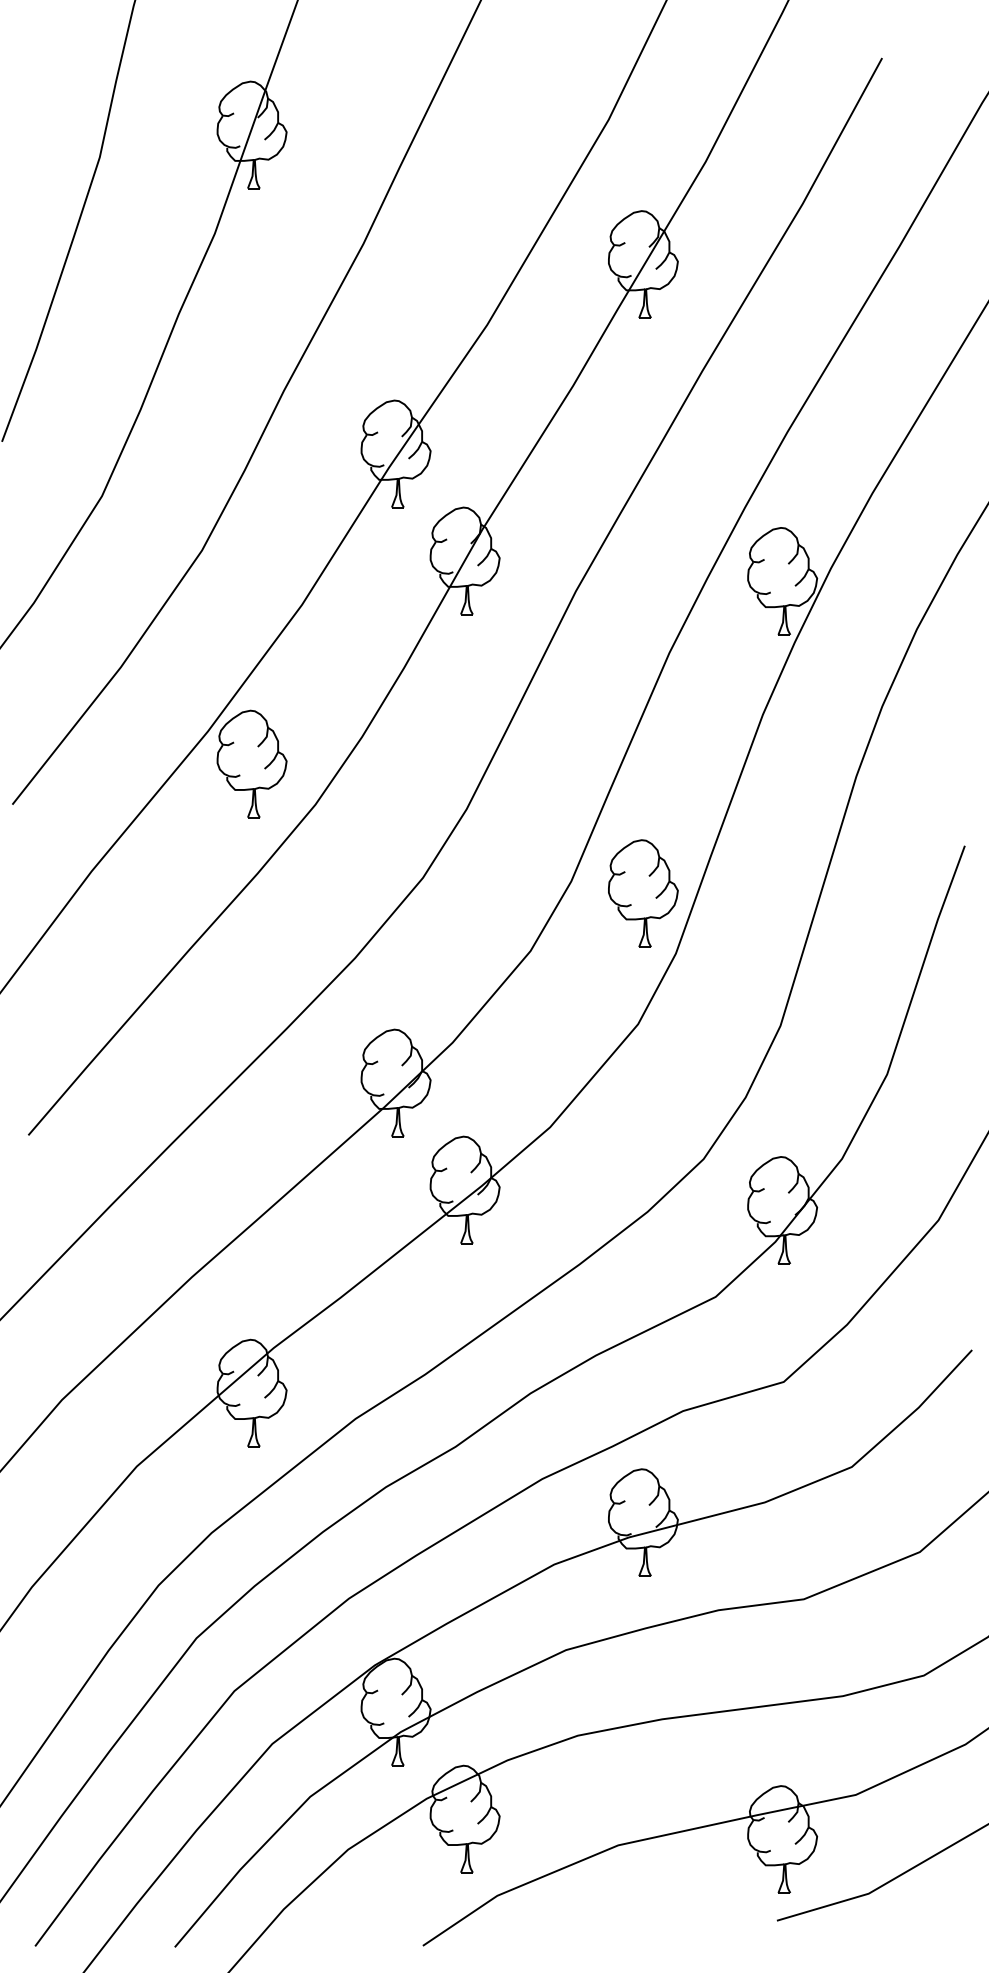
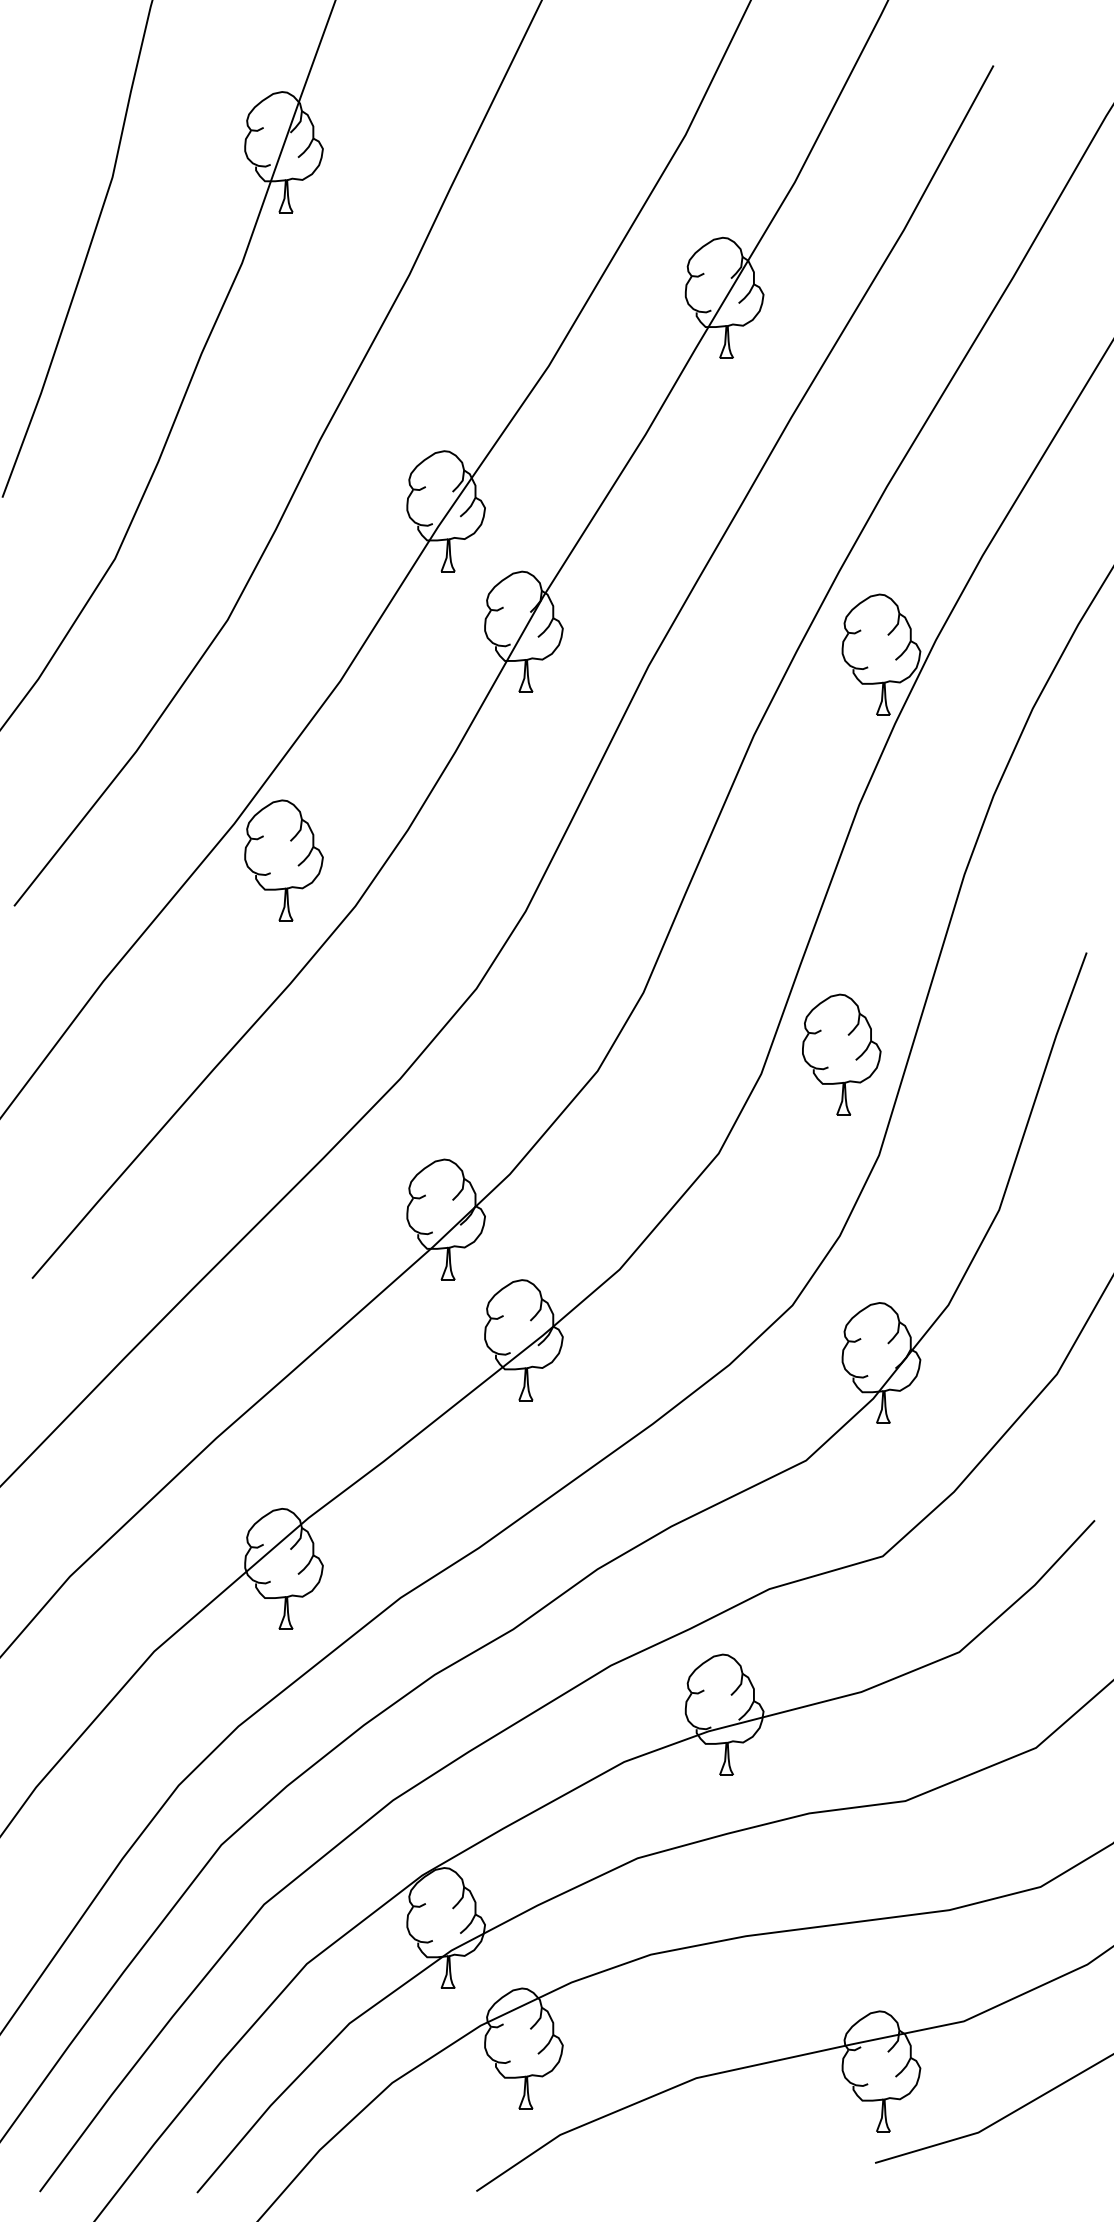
part: (643, 893) -> (841, 1054), moved

